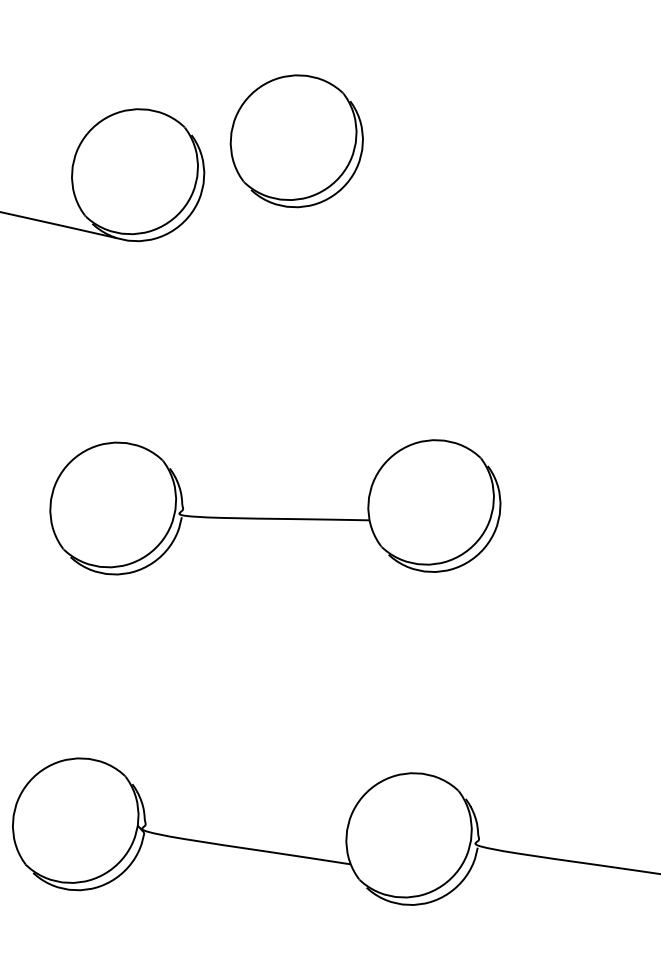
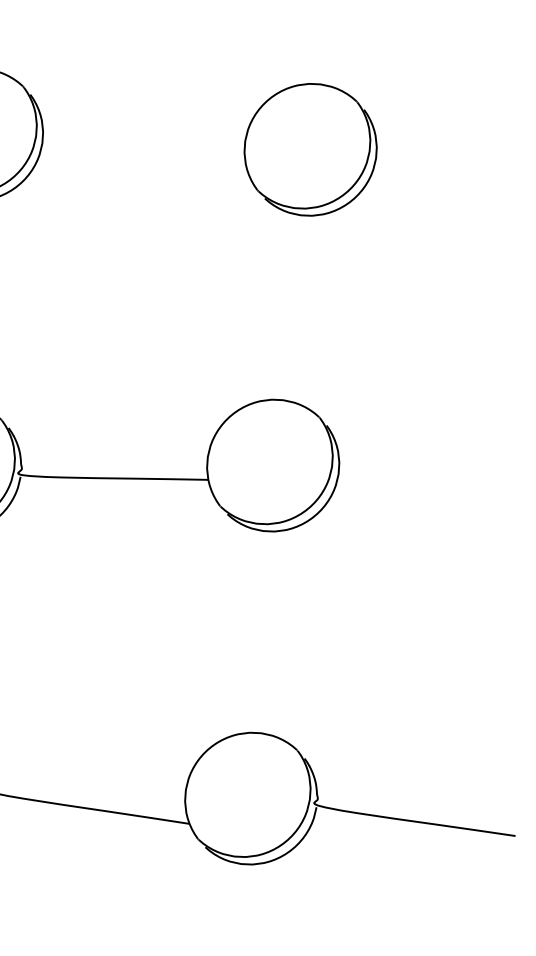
part: (296, 141) -> (310, 150), moved

